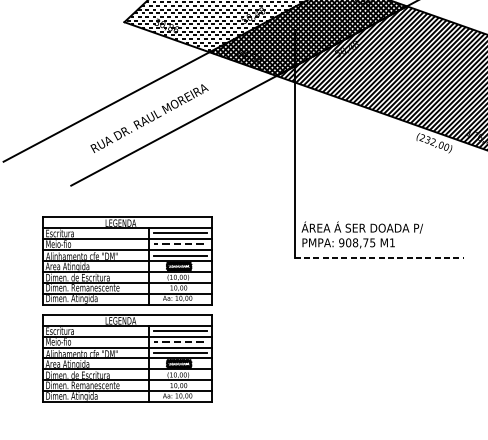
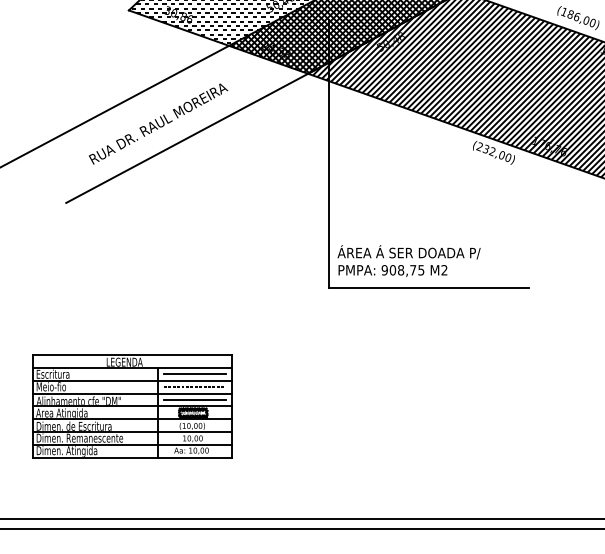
text: (392, 243) -> (444, 270), M1 -> M2
line: (379, 258) -> (429, 288), dashed -> solid
part: (127, 260) -> (132, 291), removed

